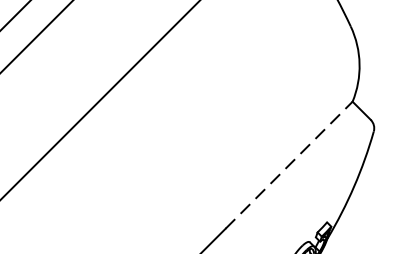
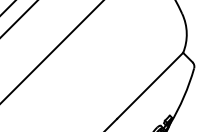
line: (289, 164) -> (150, 85), dashed -> solid

